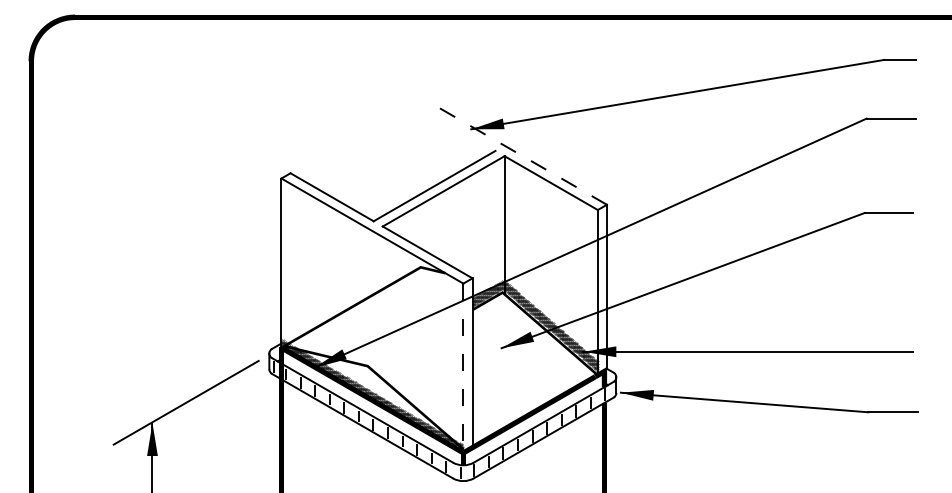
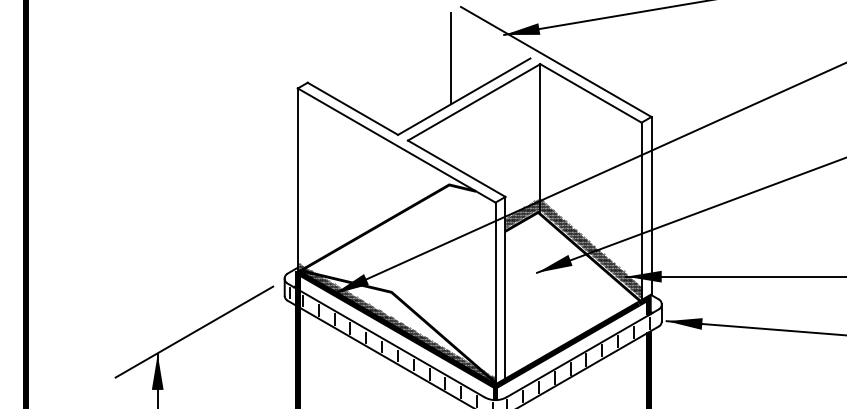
line: (422, 150) -> (451, 57), added
line: (518, 153) -> (555, 61), dashed -> solid
line: (463, 368) -> (495, 294), dashed -> solid

